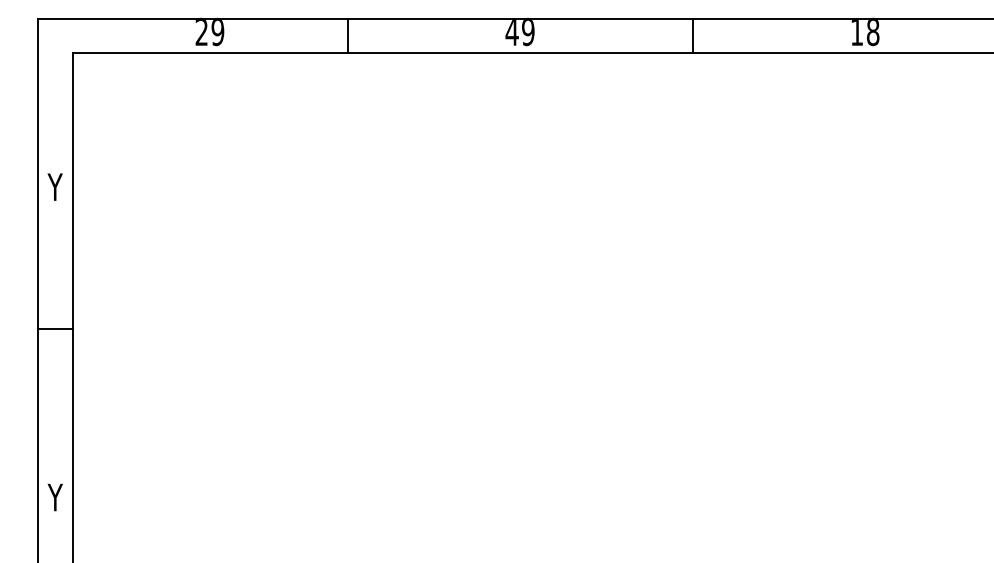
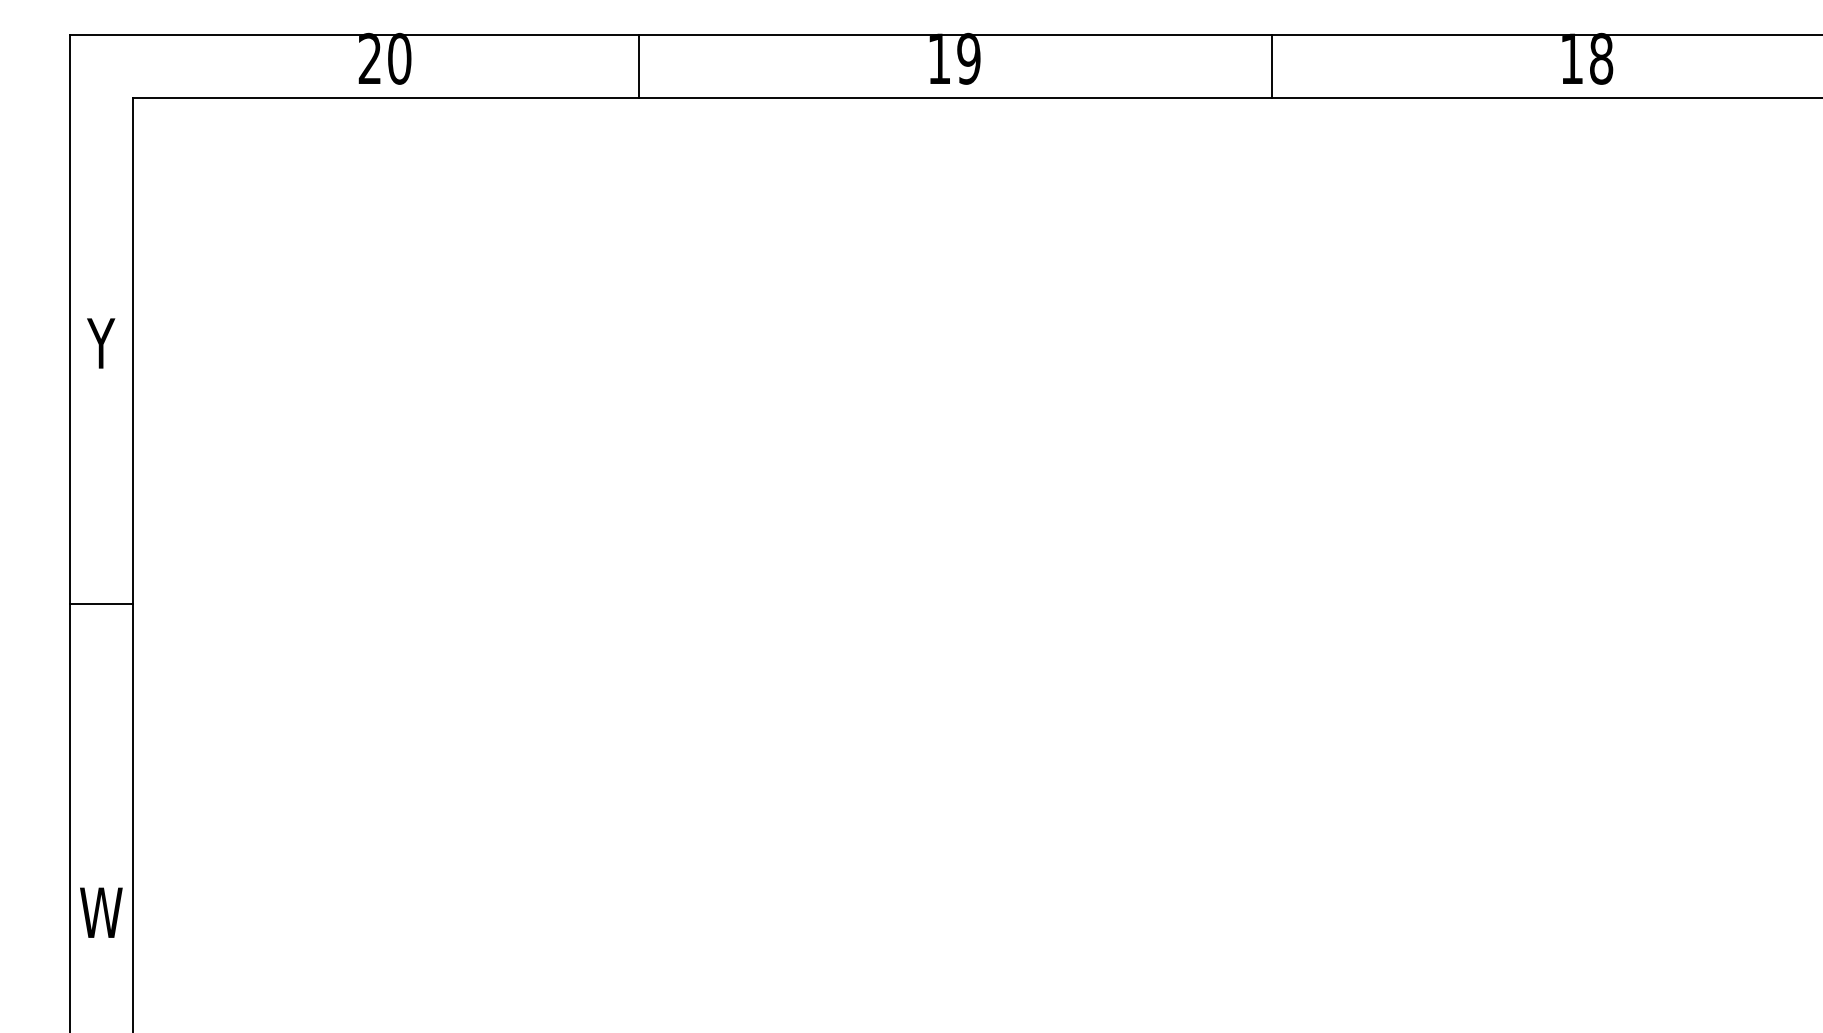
text: (511, 32) -> (938, 59), 49 -> 19
text: (217, 33) -> (398, 61), 29 -> 20
text: (54, 497) -> (99, 912), Y -> W

